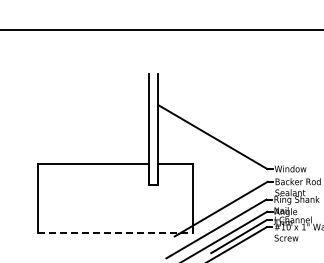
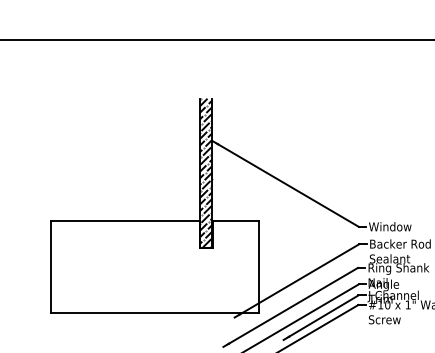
hatch: (153, 128) -> (206, 172), added
line: (115, 233) -> (155, 313), dashed -> solid

